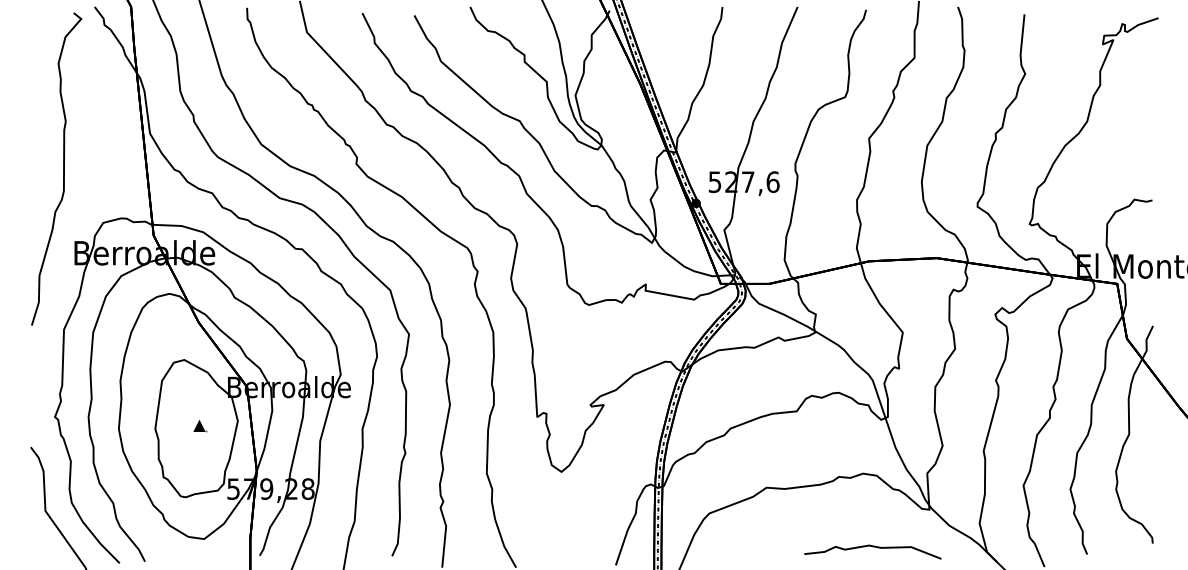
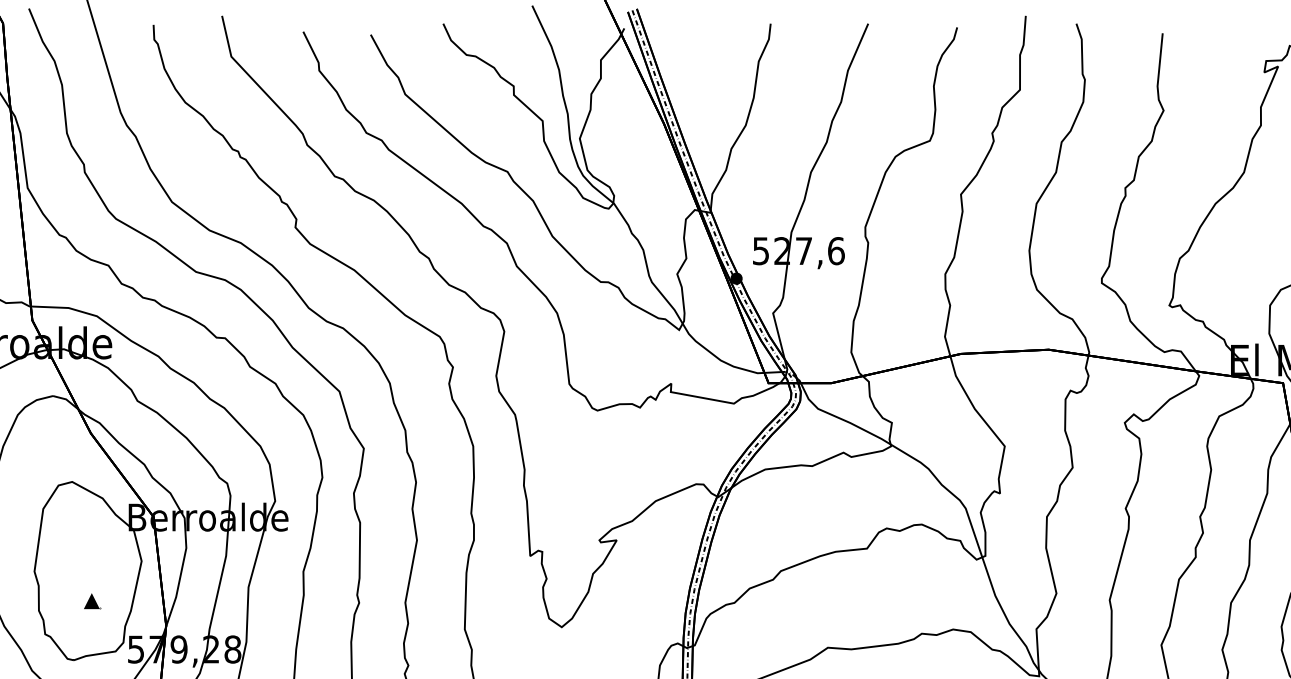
part: (200, 426) -> (93, 602), moved

